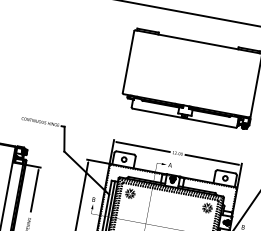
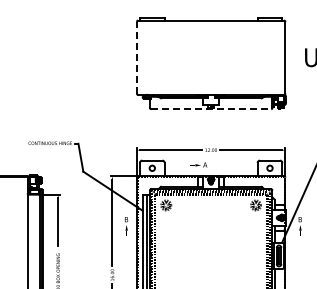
line: (128, 61) -> (136, 57), solid -> dashed
line: (184, 118) -> (211, 109), solid -> dashed

